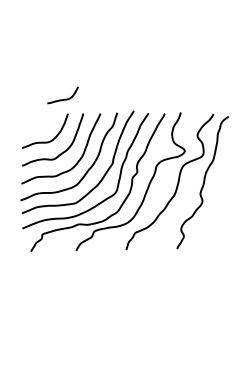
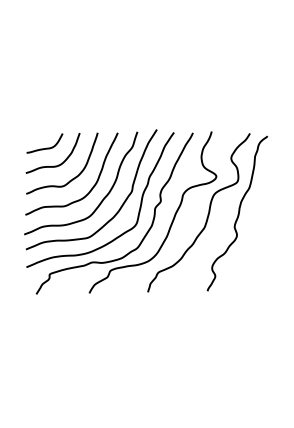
curve: (64, 98) -> (46, 147), moved

